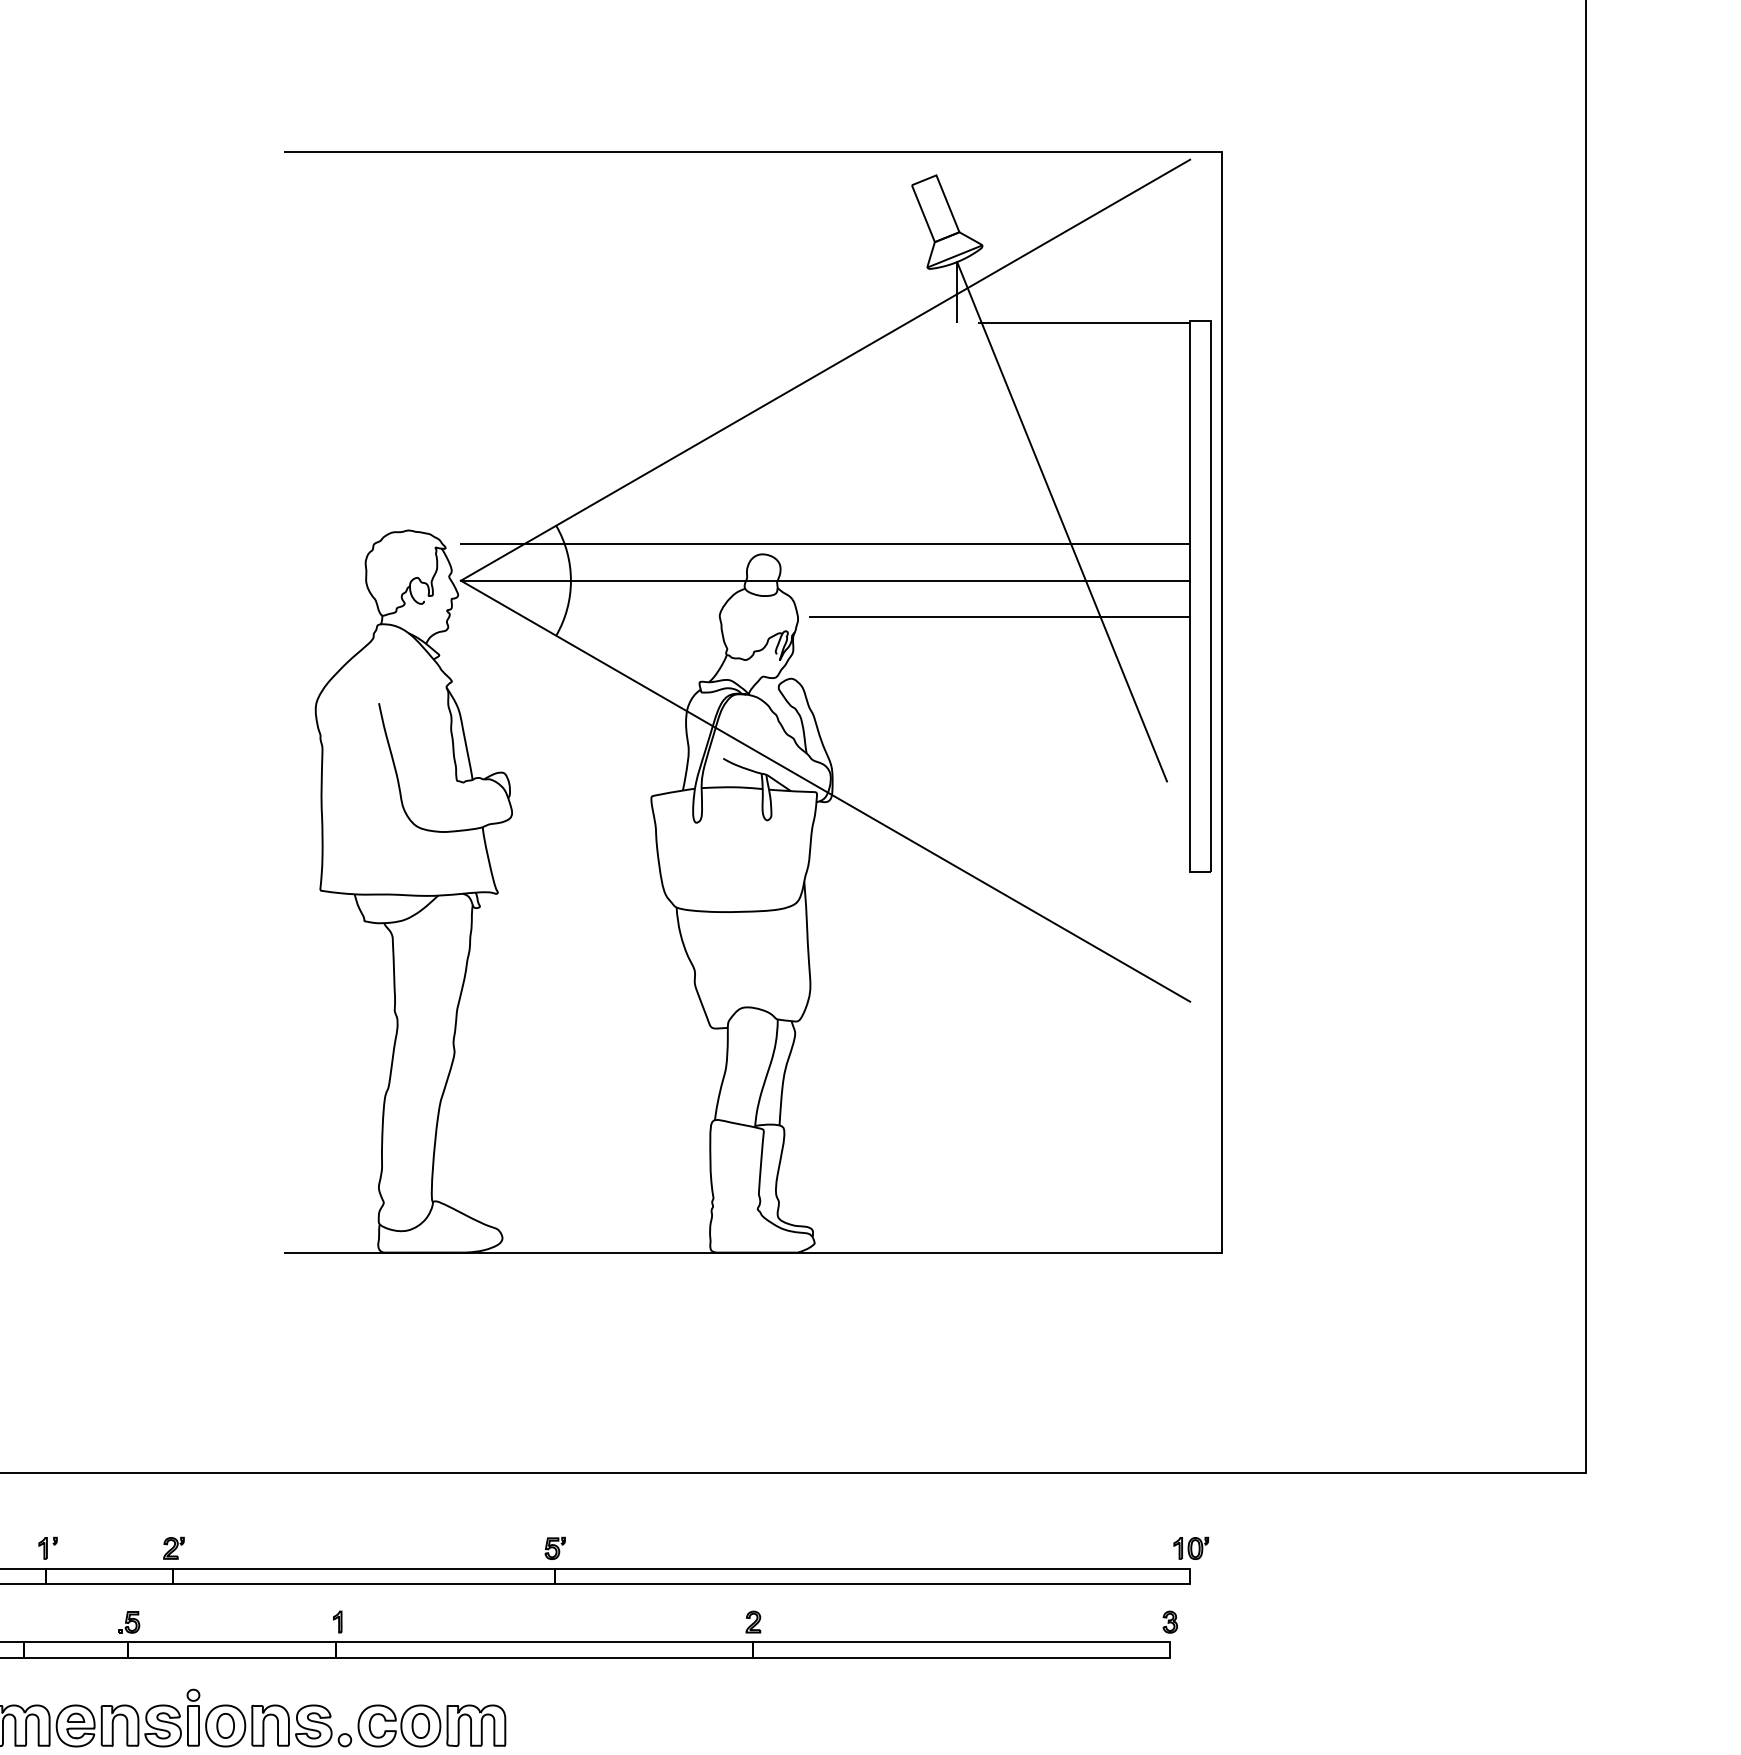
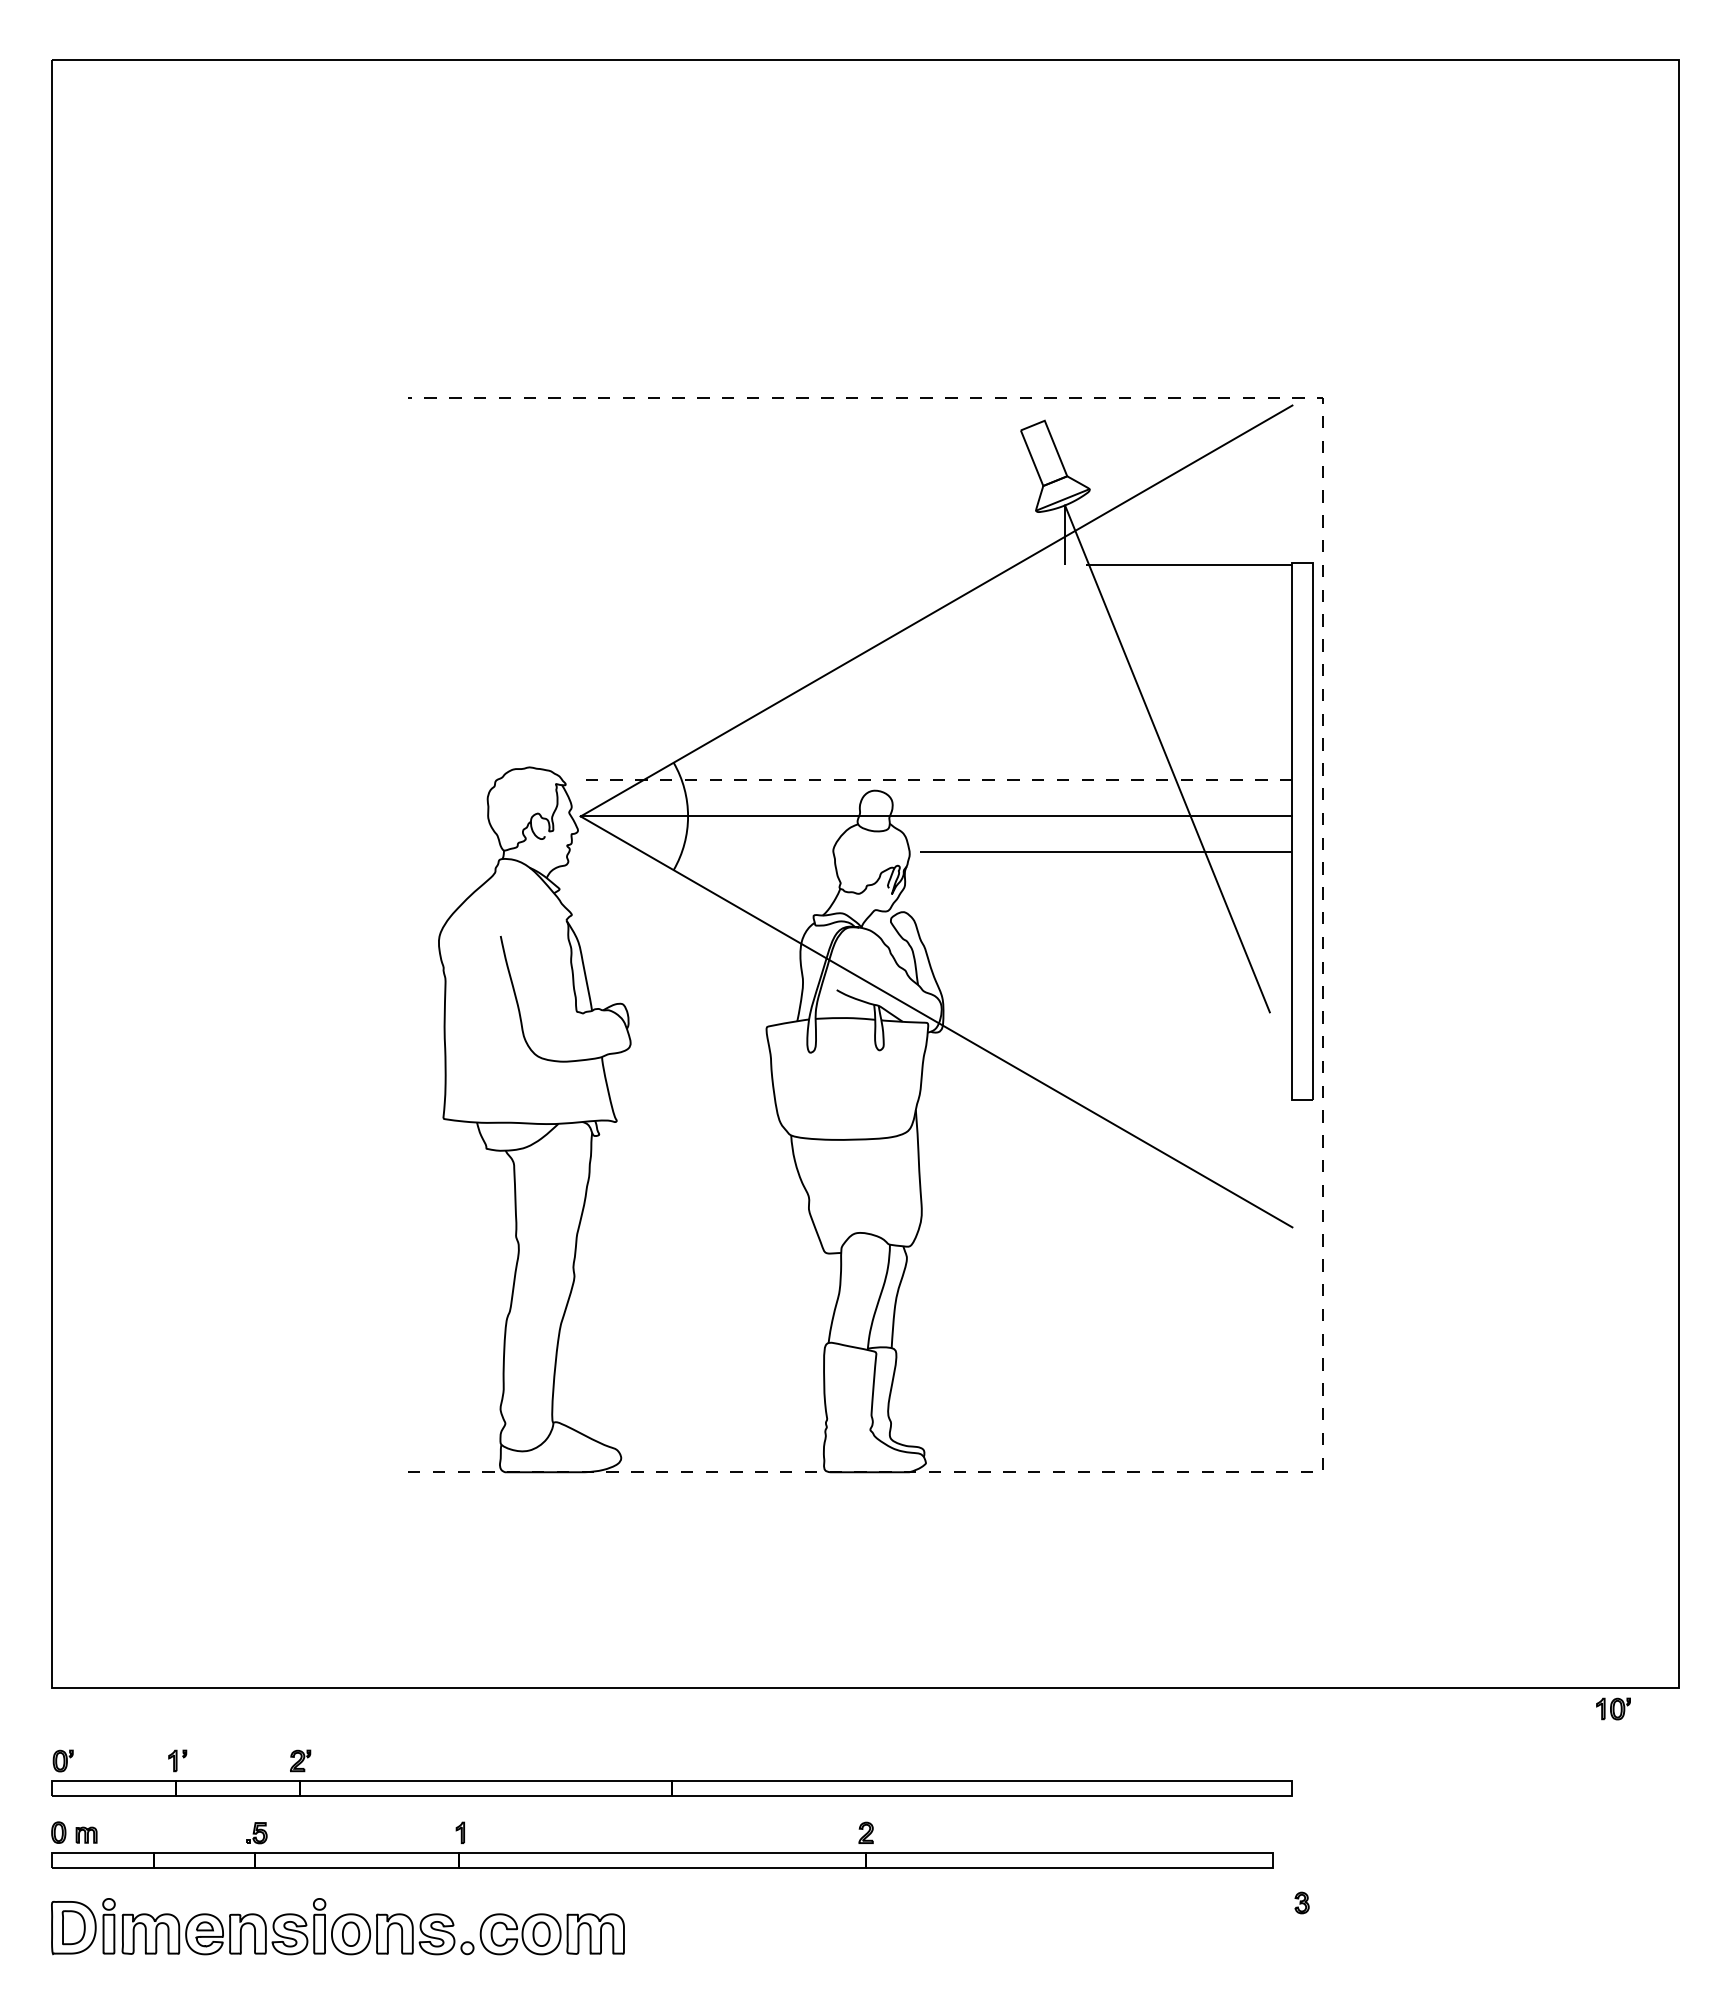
line: (824, 543) -> (935, 780), solid -> dashed
line: (1221, 701) -> (1323, 934), solid -> dashed
part: (555, 1547) -> (672, 1760), removed
part: (1191, 1547) -> (1613, 1708), moved
part: (1169, 1621) -> (1301, 1902), moved

